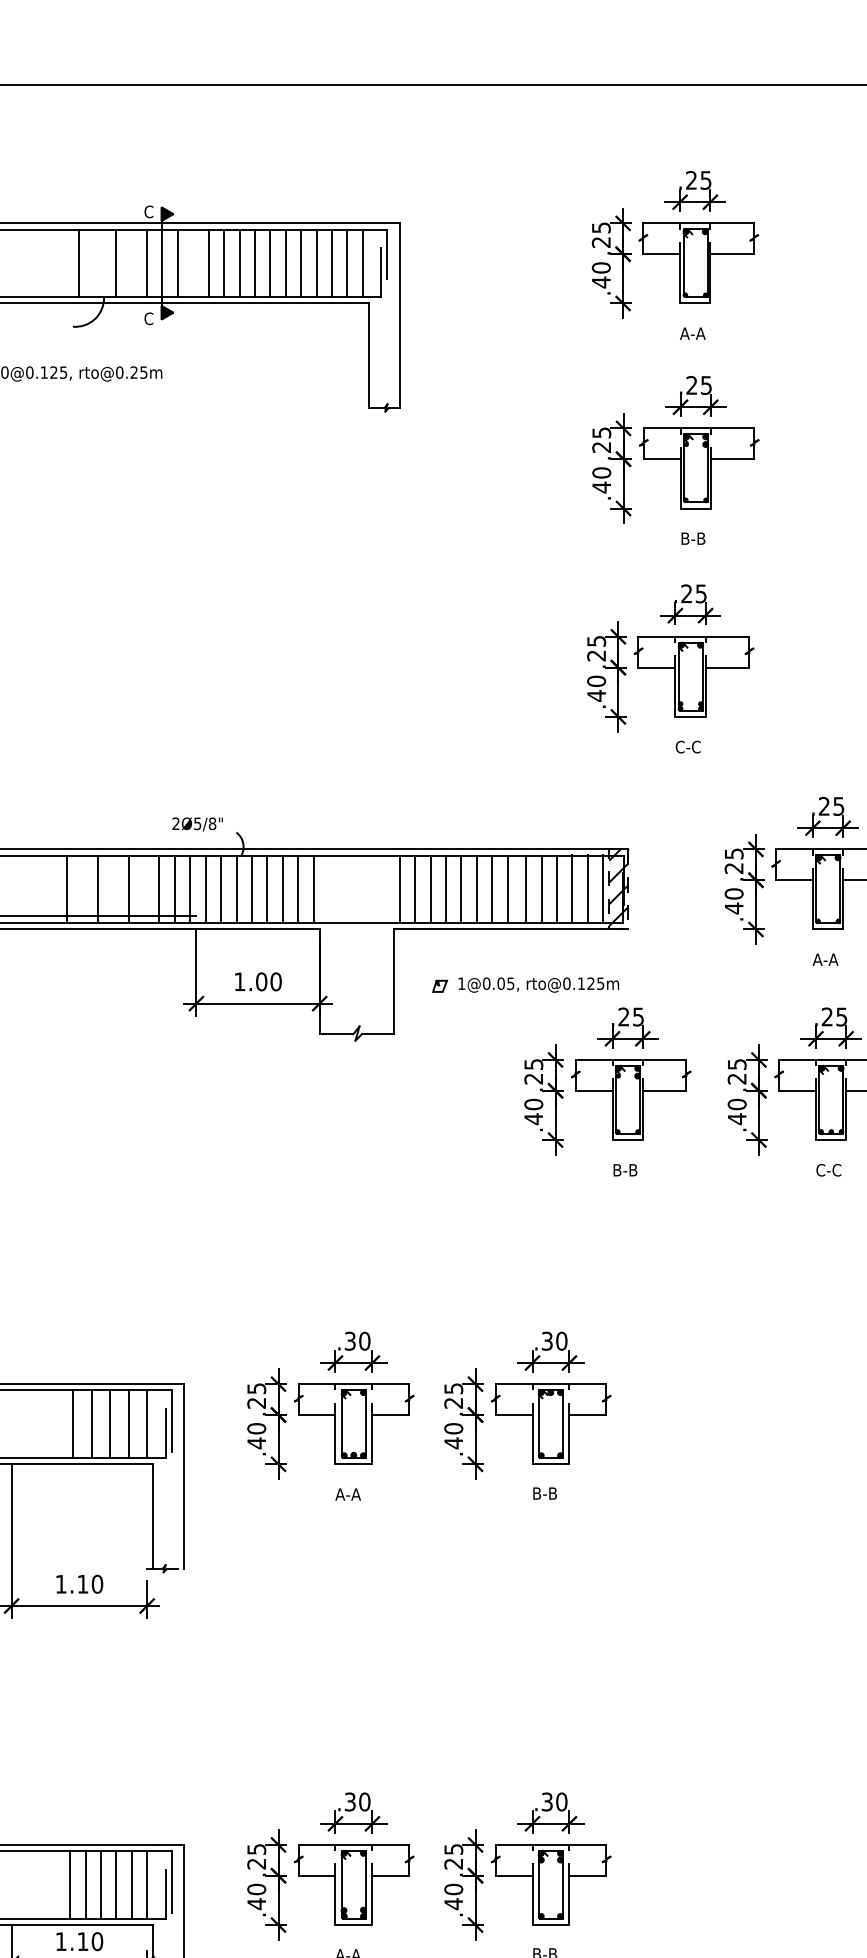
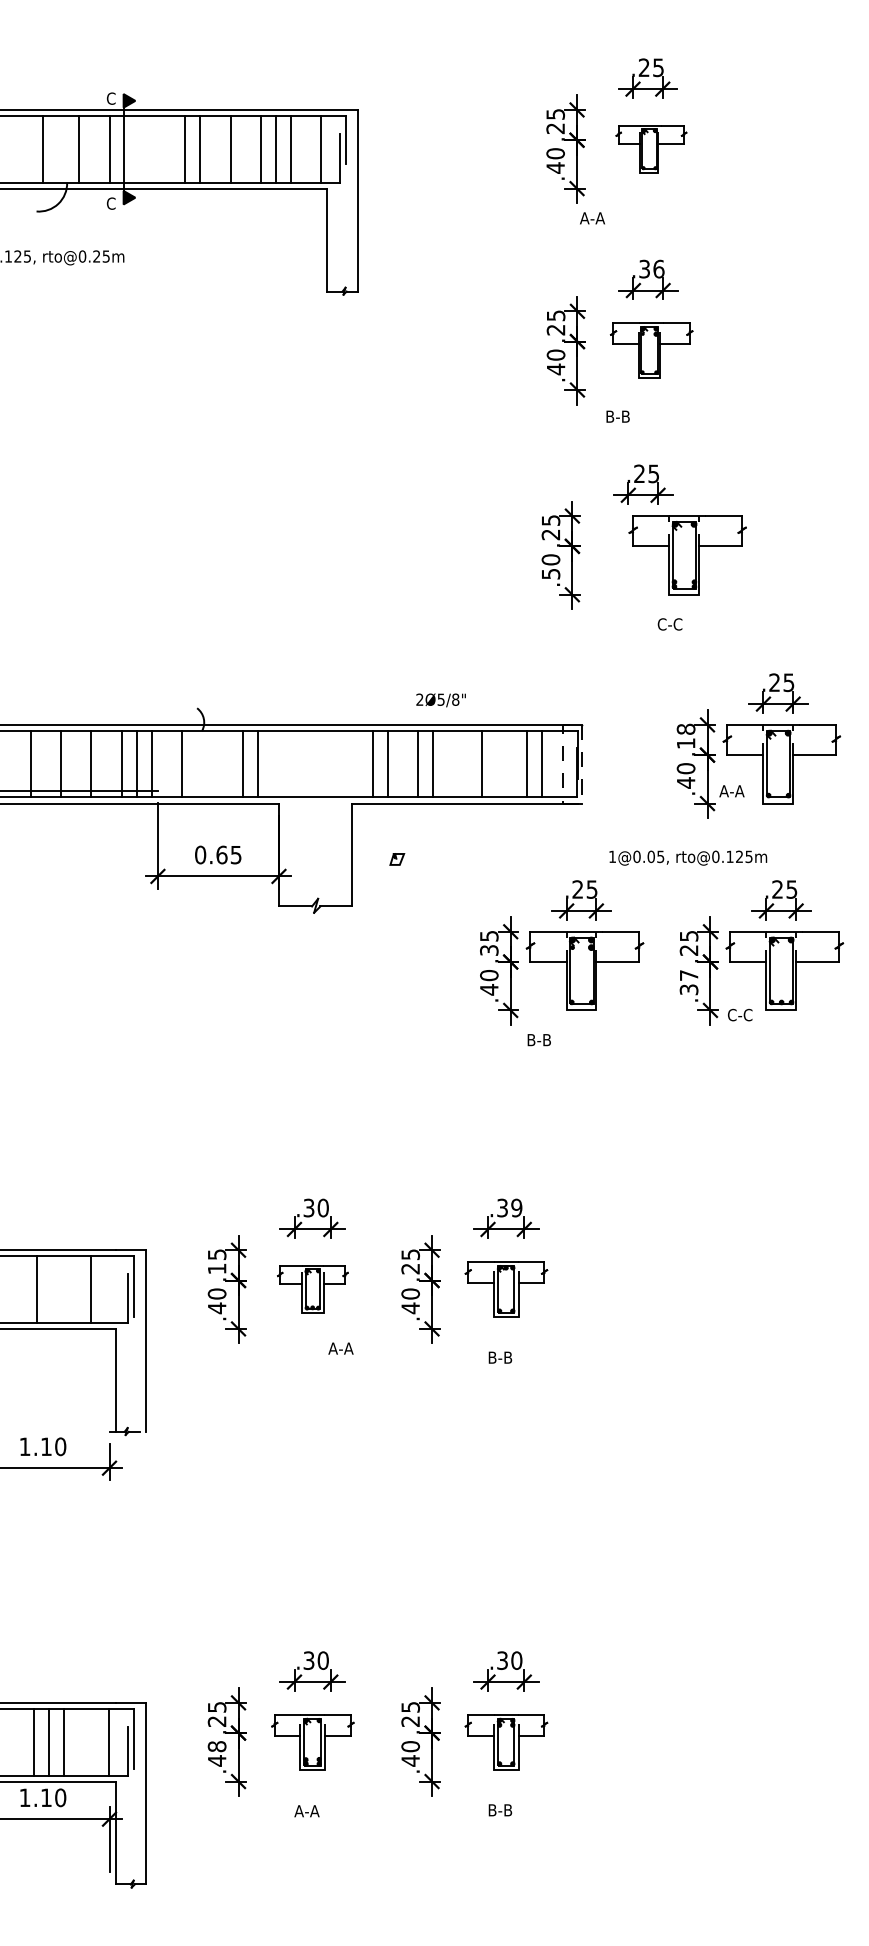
line: (177, 263) -> (139, 149), removed
line: (209, 263) -> (170, 149), removed
line: (255, 263) -> (215, 149), removed
line: (285, 263) -> (245, 149), removed
line: (347, 263) -> (306, 149), removed
part: (698, 263) -> (651, 149), size x0.6
text: (692, 333) -> (592, 218), moved
text: (698, 384) -> (651, 268), .25 -> .36
part: (698, 468) -> (651, 350), size x0.7
text: (692, 538) -> (617, 416), moved
part: (693, 676) -> (687, 555), moved
text: (597, 696) -> (551, 574), .40 -> .50
text: (687, 747) -> (669, 624), moved
text: (197, 824) -> (440, 700), moved
text: (733, 860) -> (685, 735), .25 -> .18
line: (206, 888) -> (167, 763), removed
line: (236, 888) -> (197, 763), removed
line: (252, 888) -> (212, 763), removed
line: (267, 888) -> (227, 763), removed
line: (313, 888) -> (272, 763), removed
line: (399, 888) -> (357, 763), removed
line: (446, 888) -> (403, 763), removed
line: (492, 888) -> (448, 763), removed
line: (507, 888) -> (463, 763), removed
line: (541, 888) -> (496, 763), removed
line: (557, 888) -> (512, 763), removed
line: (603, 888) -> (557, 763), removed
hatch: (618, 888) -> (572, 763), removed
text: (825, 959) -> (731, 791), moved
text: (258, 981) -> (218, 854), 1.00 -> 0.65
text: (539, 984) -> (688, 857), moved
text: (533, 1079) -> (489, 950), .25 -> .35
text: (736, 1111) -> (688, 982), .40 -> .37
text: (829, 1169) -> (740, 1014), moved
text: (624, 1170) -> (538, 1040), moved
text: (561, 1341) -> (516, 1208), .30 -> .39
text: (256, 1402) -> (216, 1268), .25 -> .15
line: (92, 1424) -> (55, 1289), removed
line: (110, 1424) -> (73, 1289), removed
line: (147, 1424) -> (109, 1289), removed
part: (353, 1424) -> (312, 1289), size x0.6
part: (551, 1424) -> (506, 1289), size x0.7
text: (347, 1494) -> (340, 1348), moved
line: (116, 1885) -> (79, 1742), removed
line: (131, 1885) -> (94, 1742), removed
part: (353, 1885) -> (312, 1742), size x0.7
part: (551, 1885) -> (506, 1742), size x0.7
text: (257, 1889) -> (217, 1746), .40 -> .48

